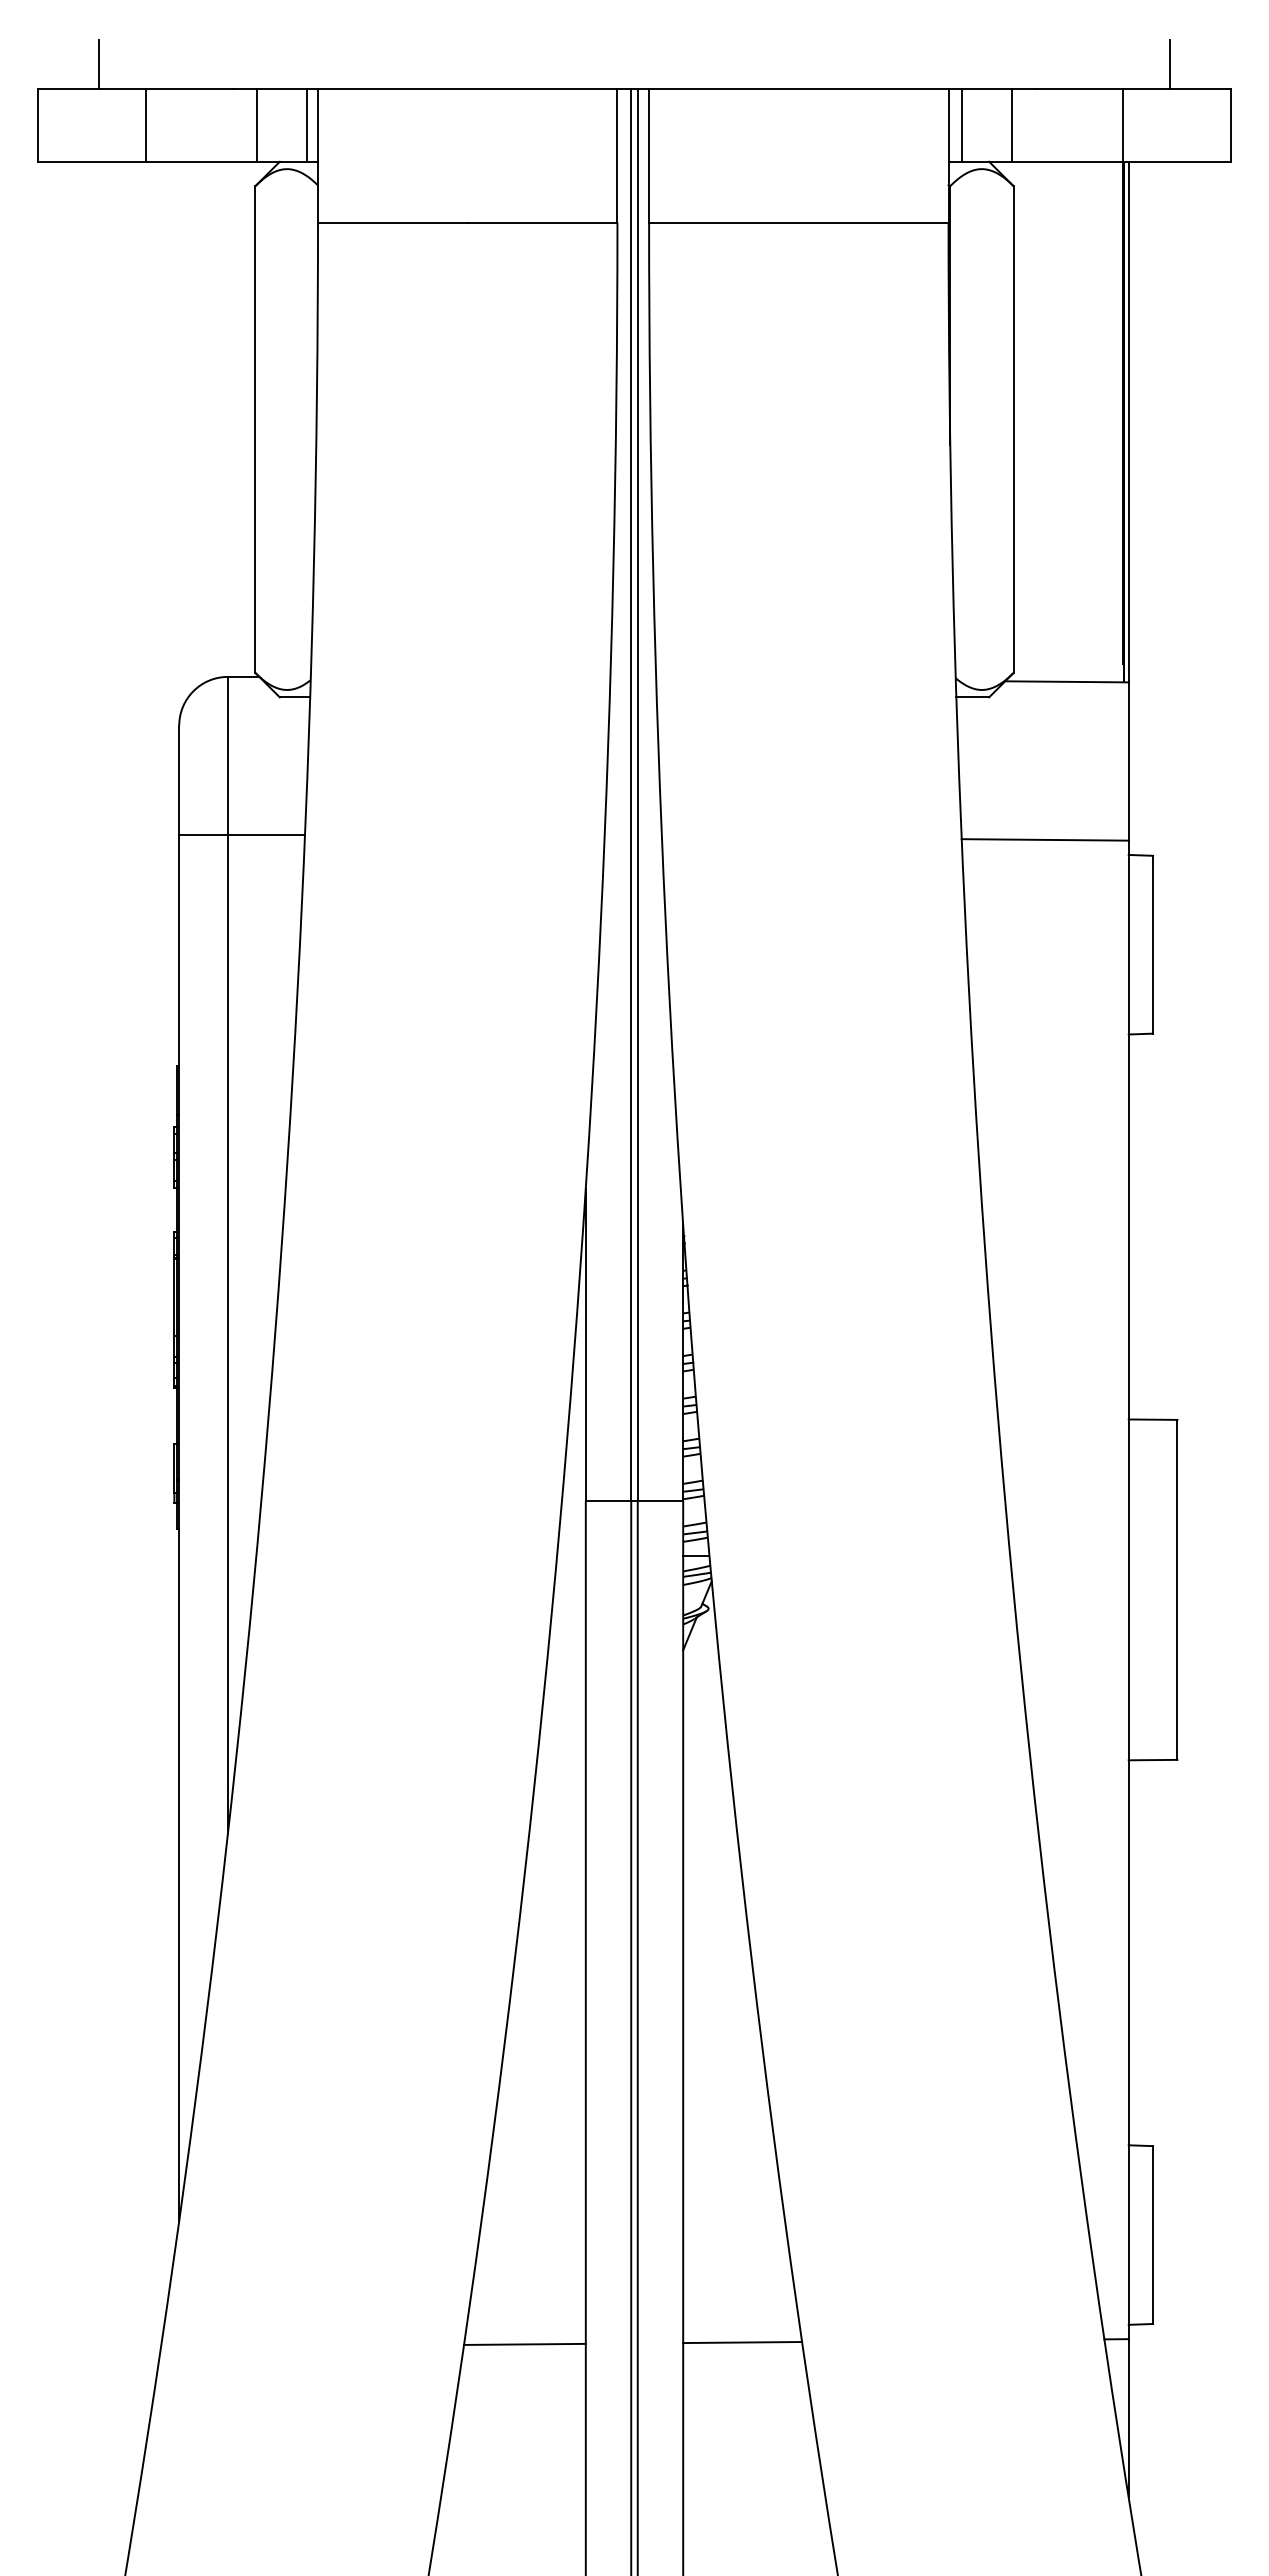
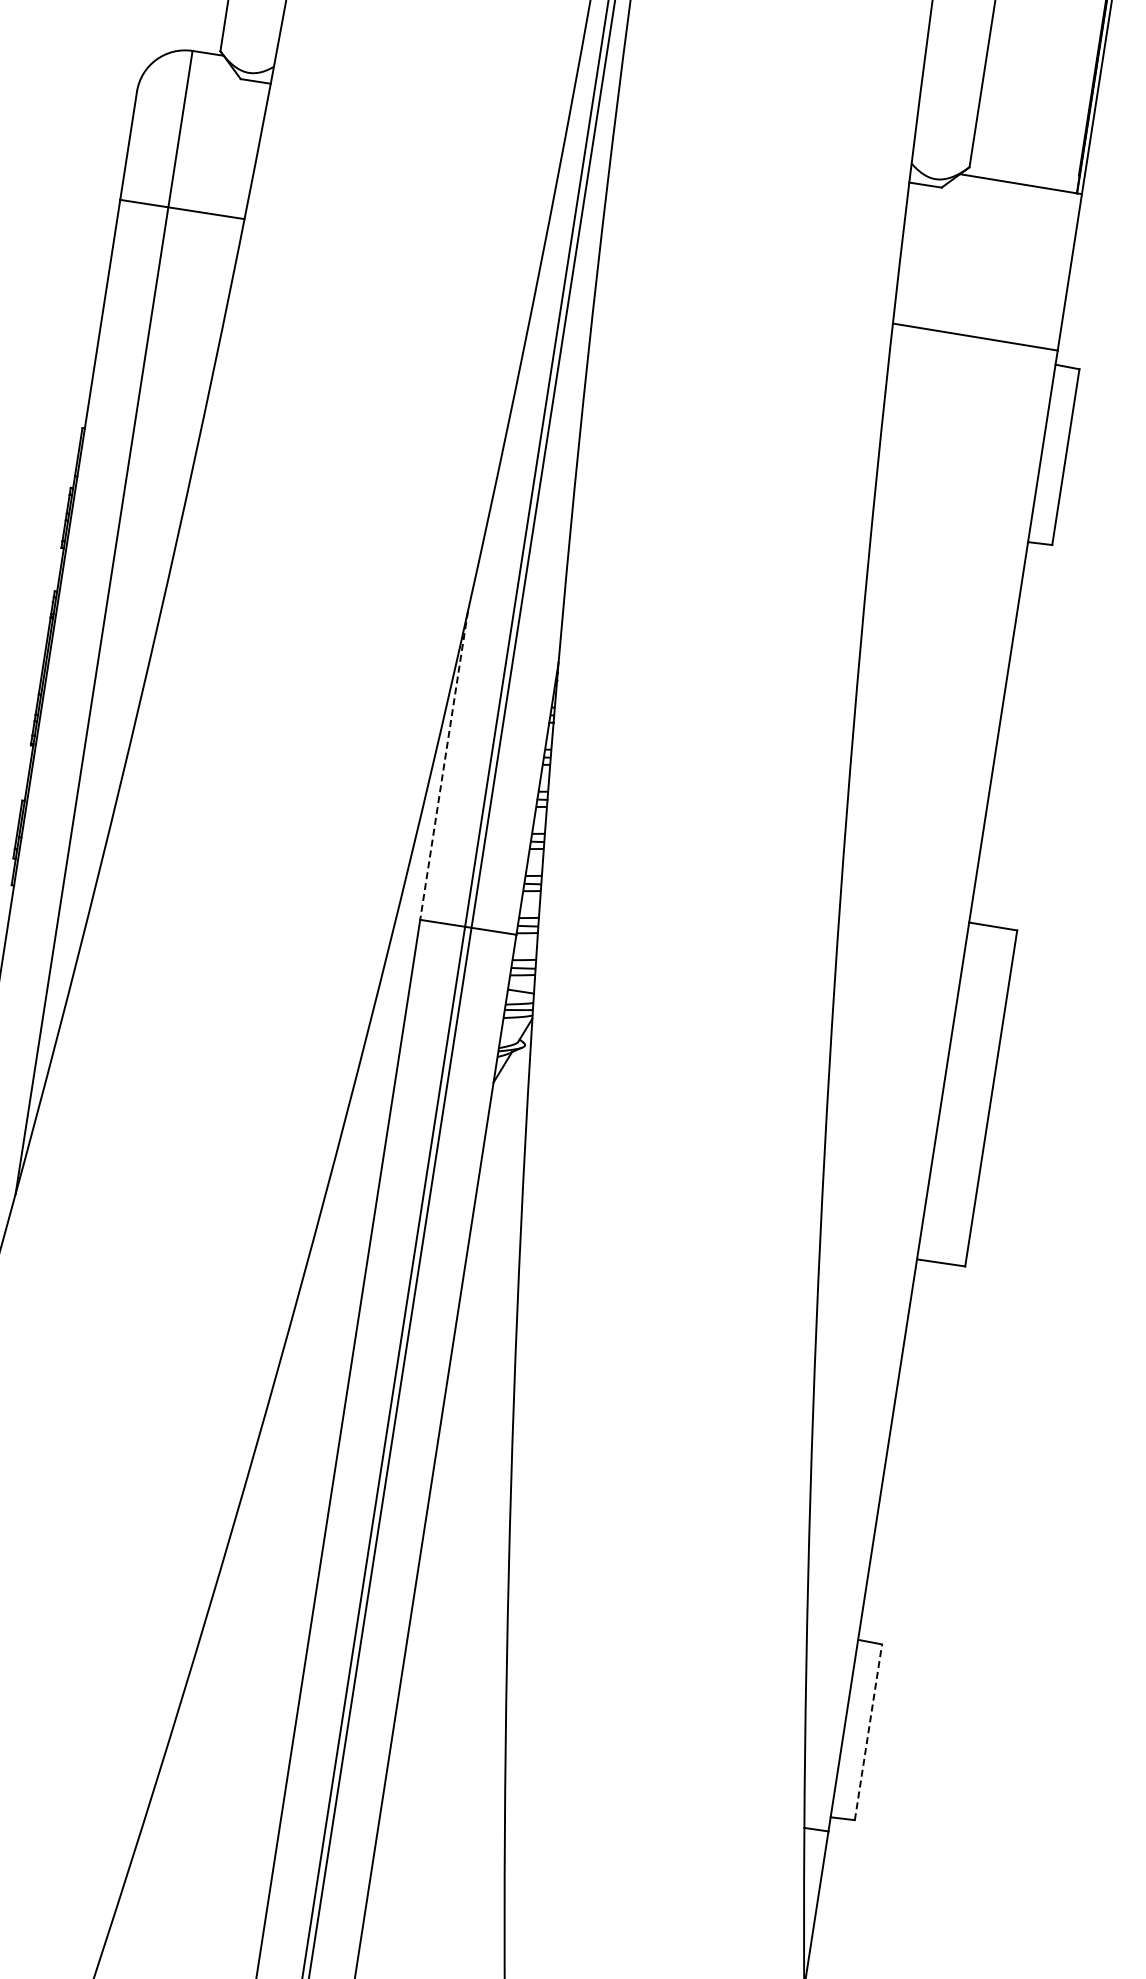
line: (585, 1345) -> (443, 766), solid -> dashed
line: (1153, 2235) -> (868, 1732), solid -> dashed
line: (742, 2342) -> (446, 1775), removed
line: (524, 2343) -> (230, 1743), removed

